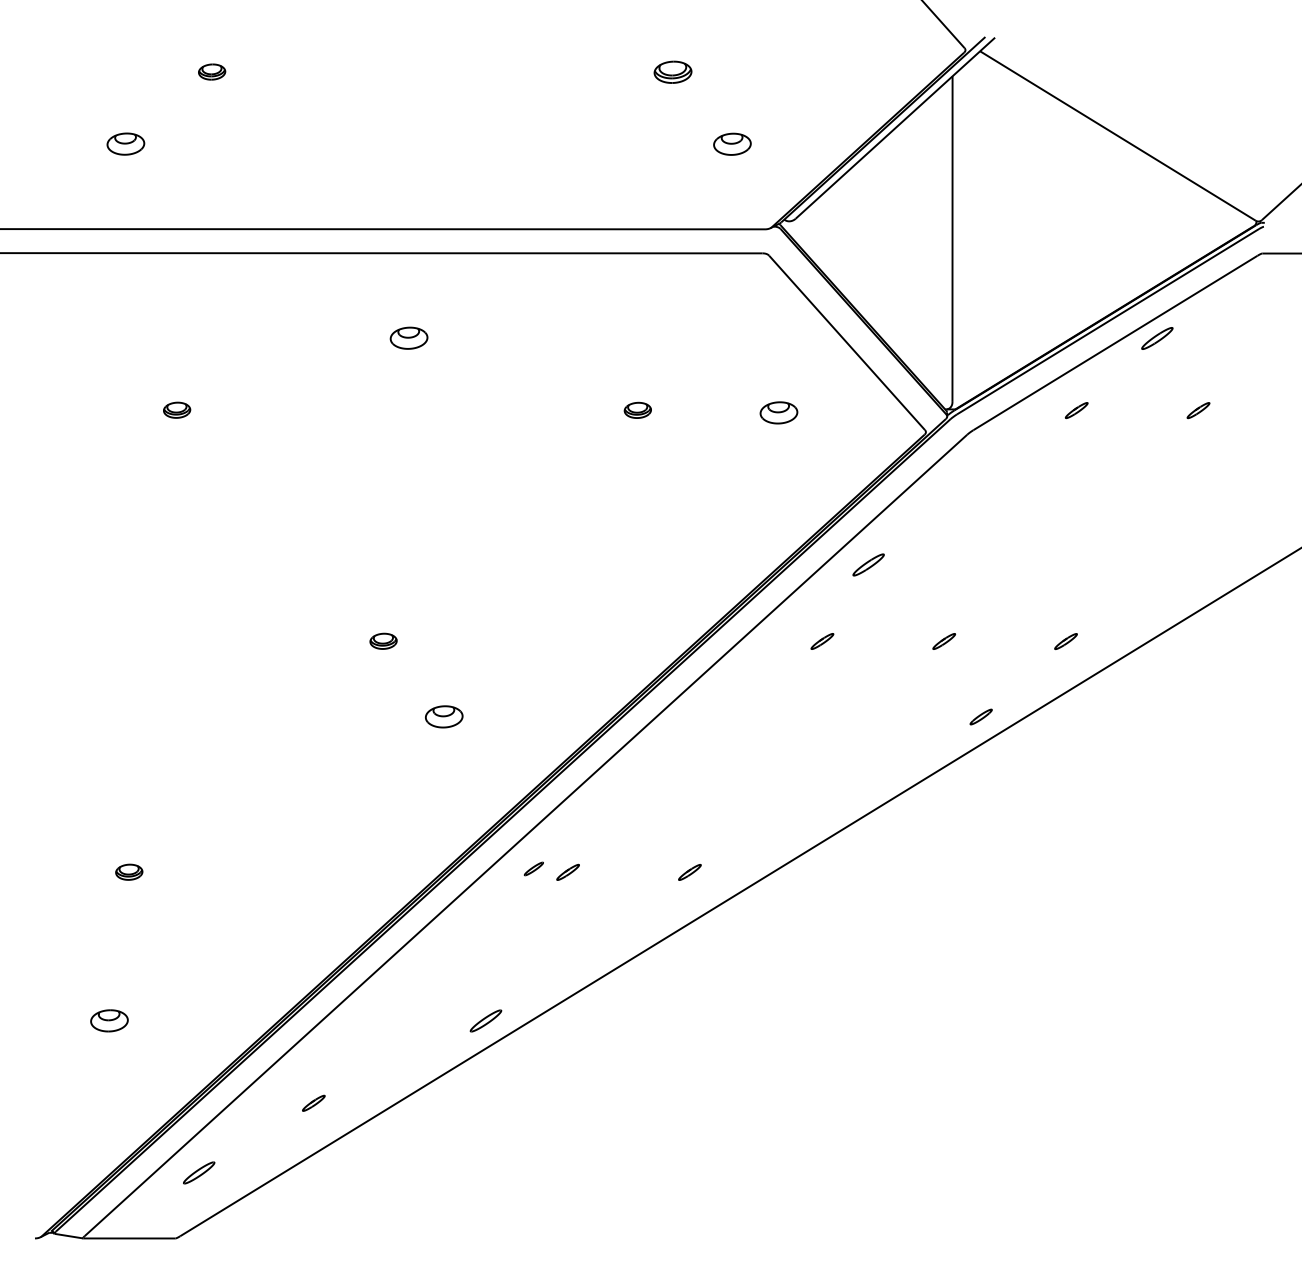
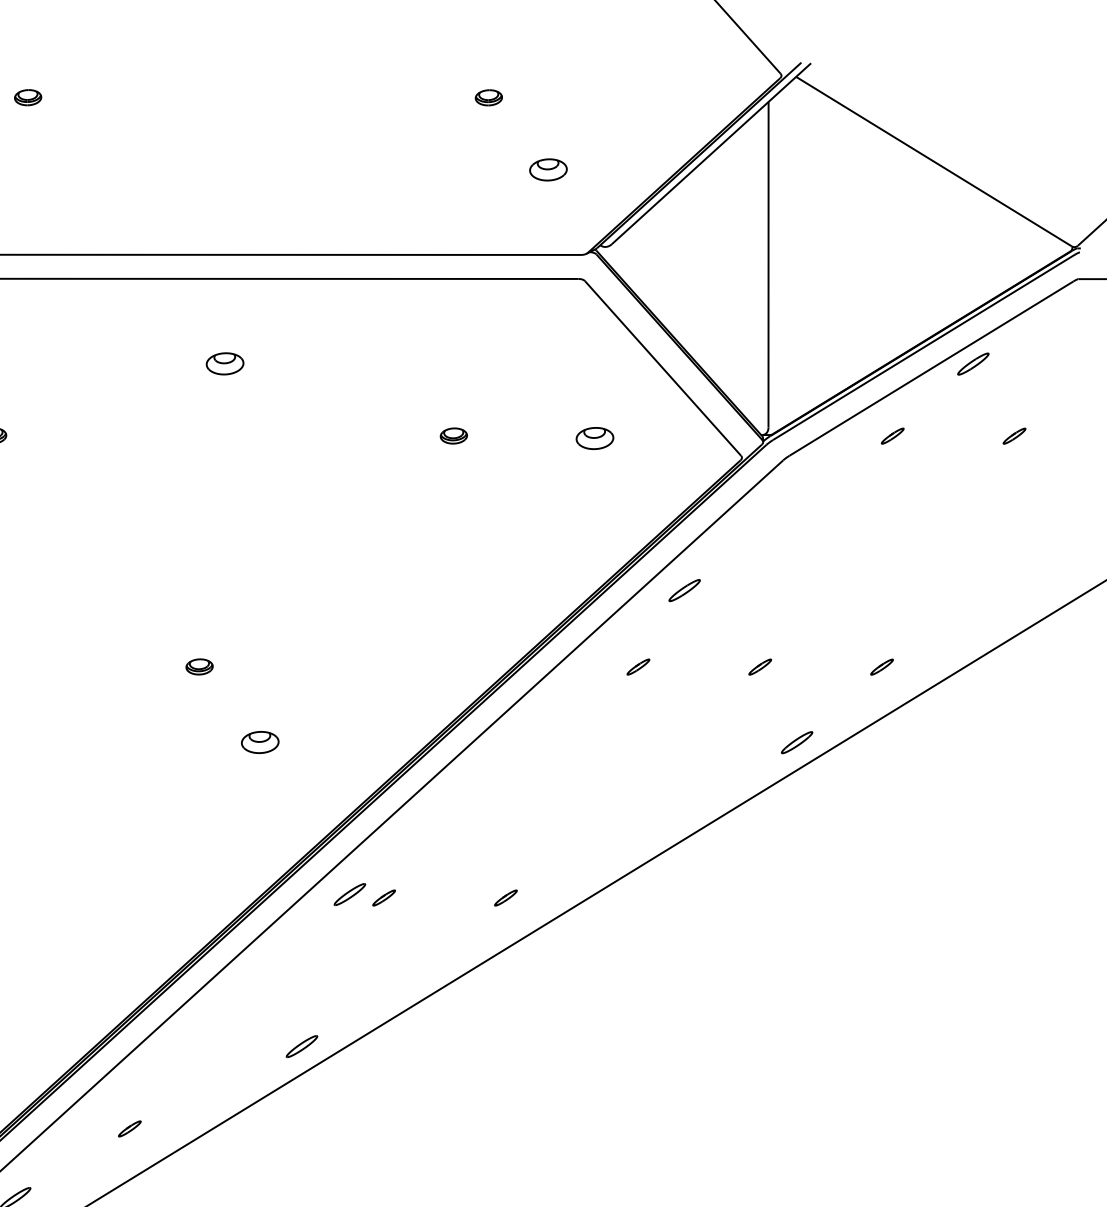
part: (672, 71) -> (488, 97), size x0.71
part: (981, 716) -> (797, 742), size x1.43
part: (533, 868) -> (349, 894), size x1.67

